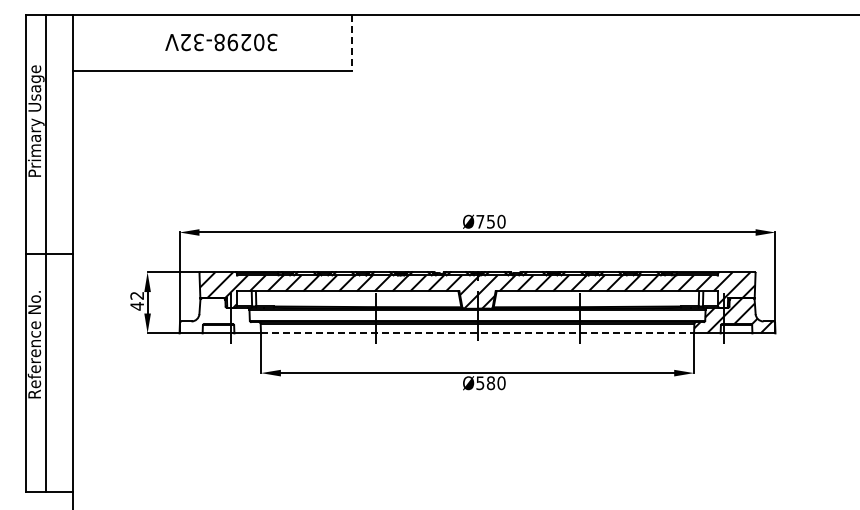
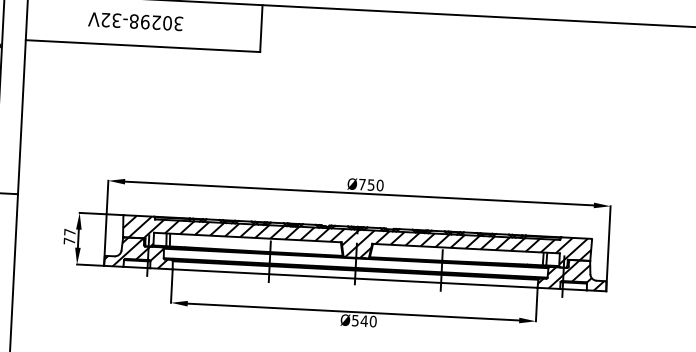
text: (221, 42) -> (135, 21), moved
line: (351, 43) -> (261, 28), dashed -> solid
text: (136, 301) -> (69, 237), 42 -> 77
hatch: (216, 315) -> (135, 252), added
line: (477, 333) -> (355, 278), dashed -> solid
text: (490, 383) -> (363, 321), Ø580 -> Ø540

